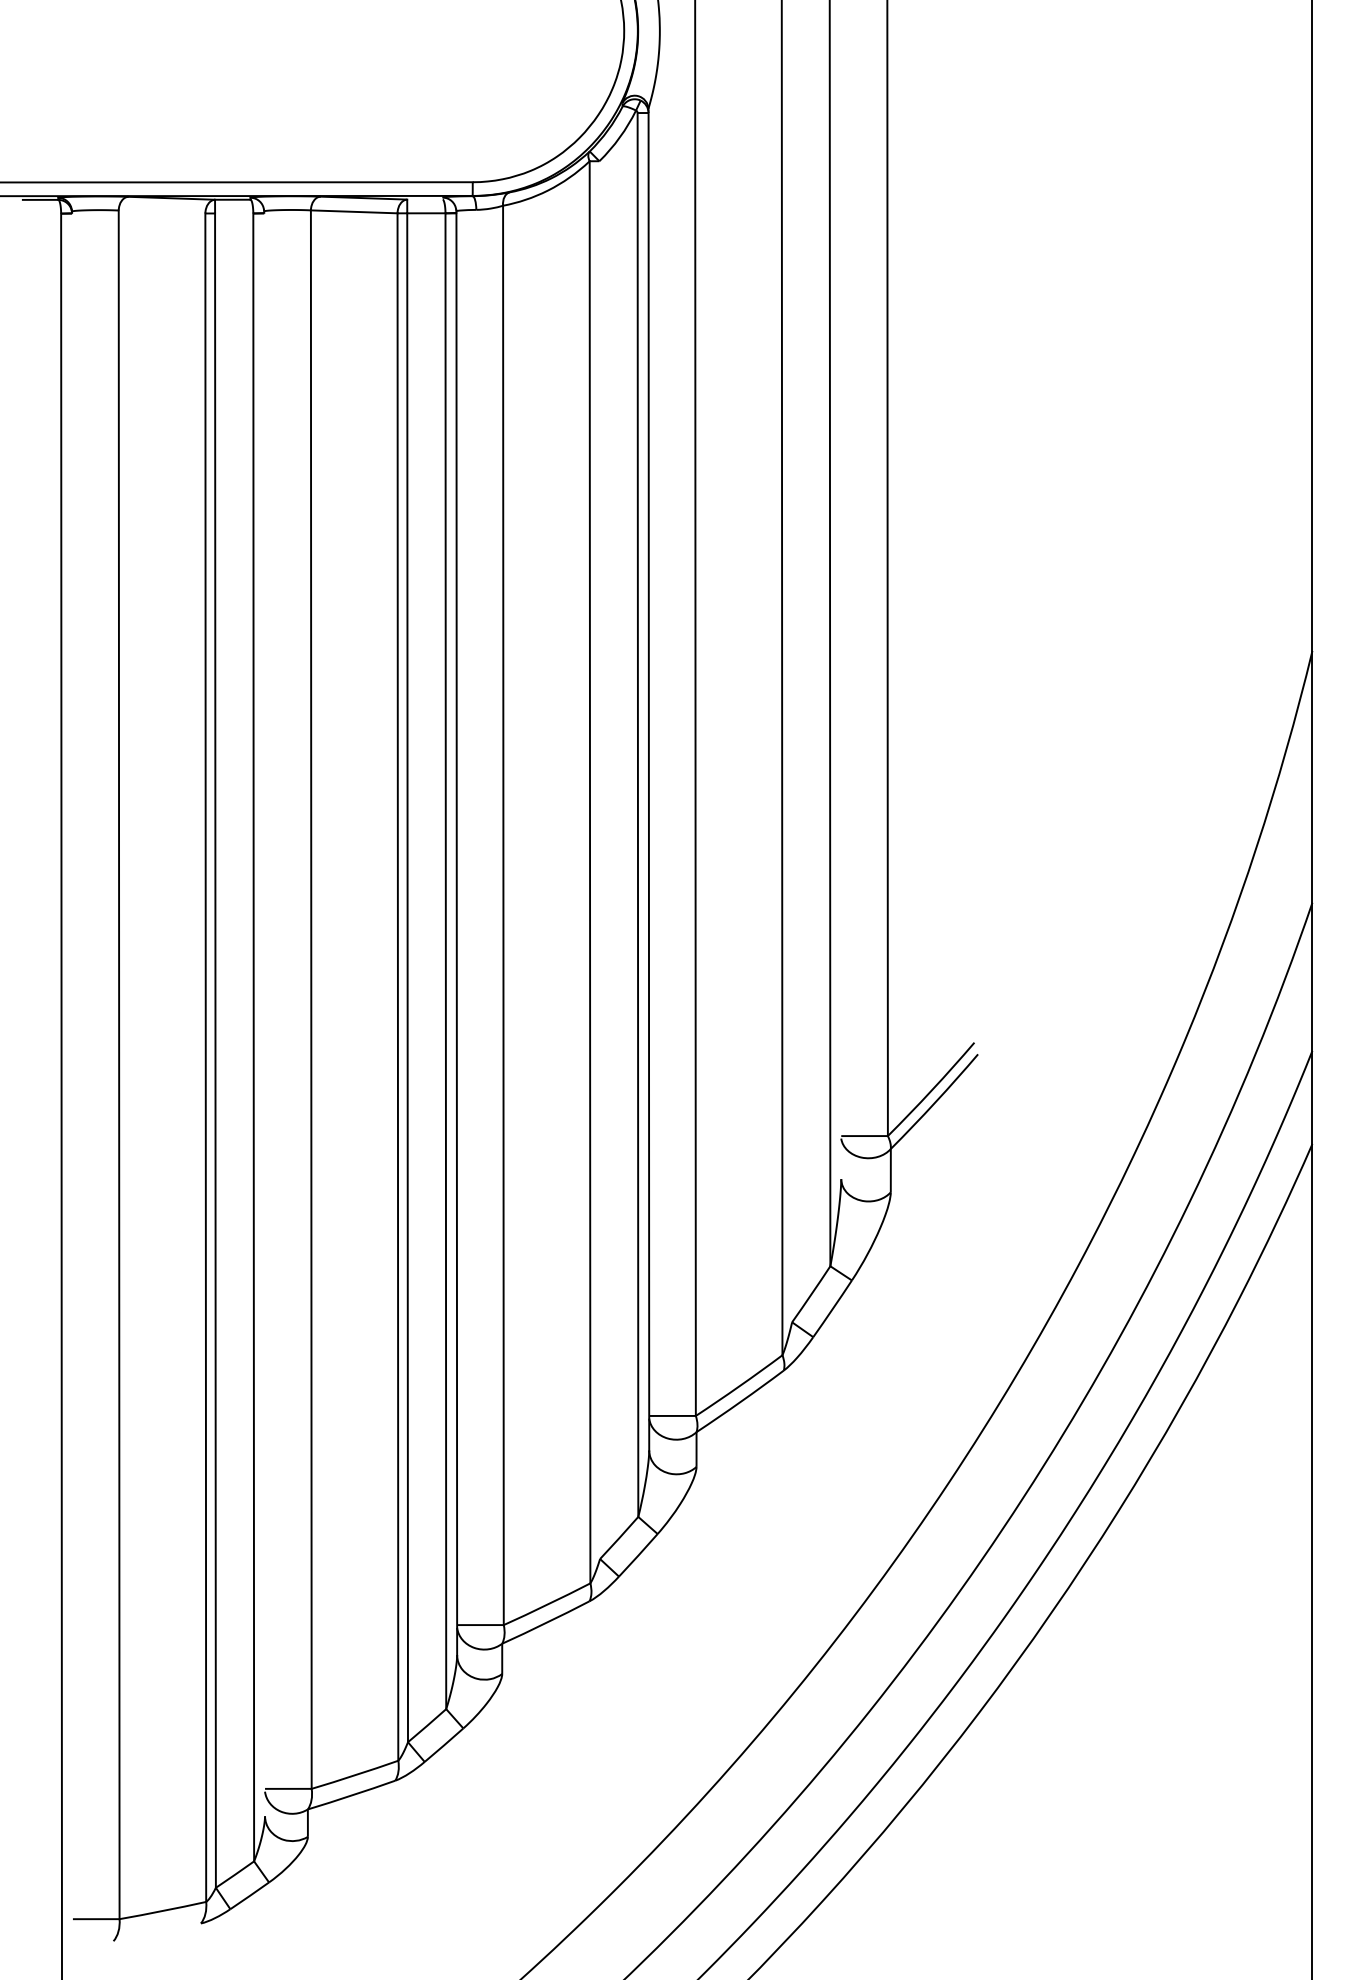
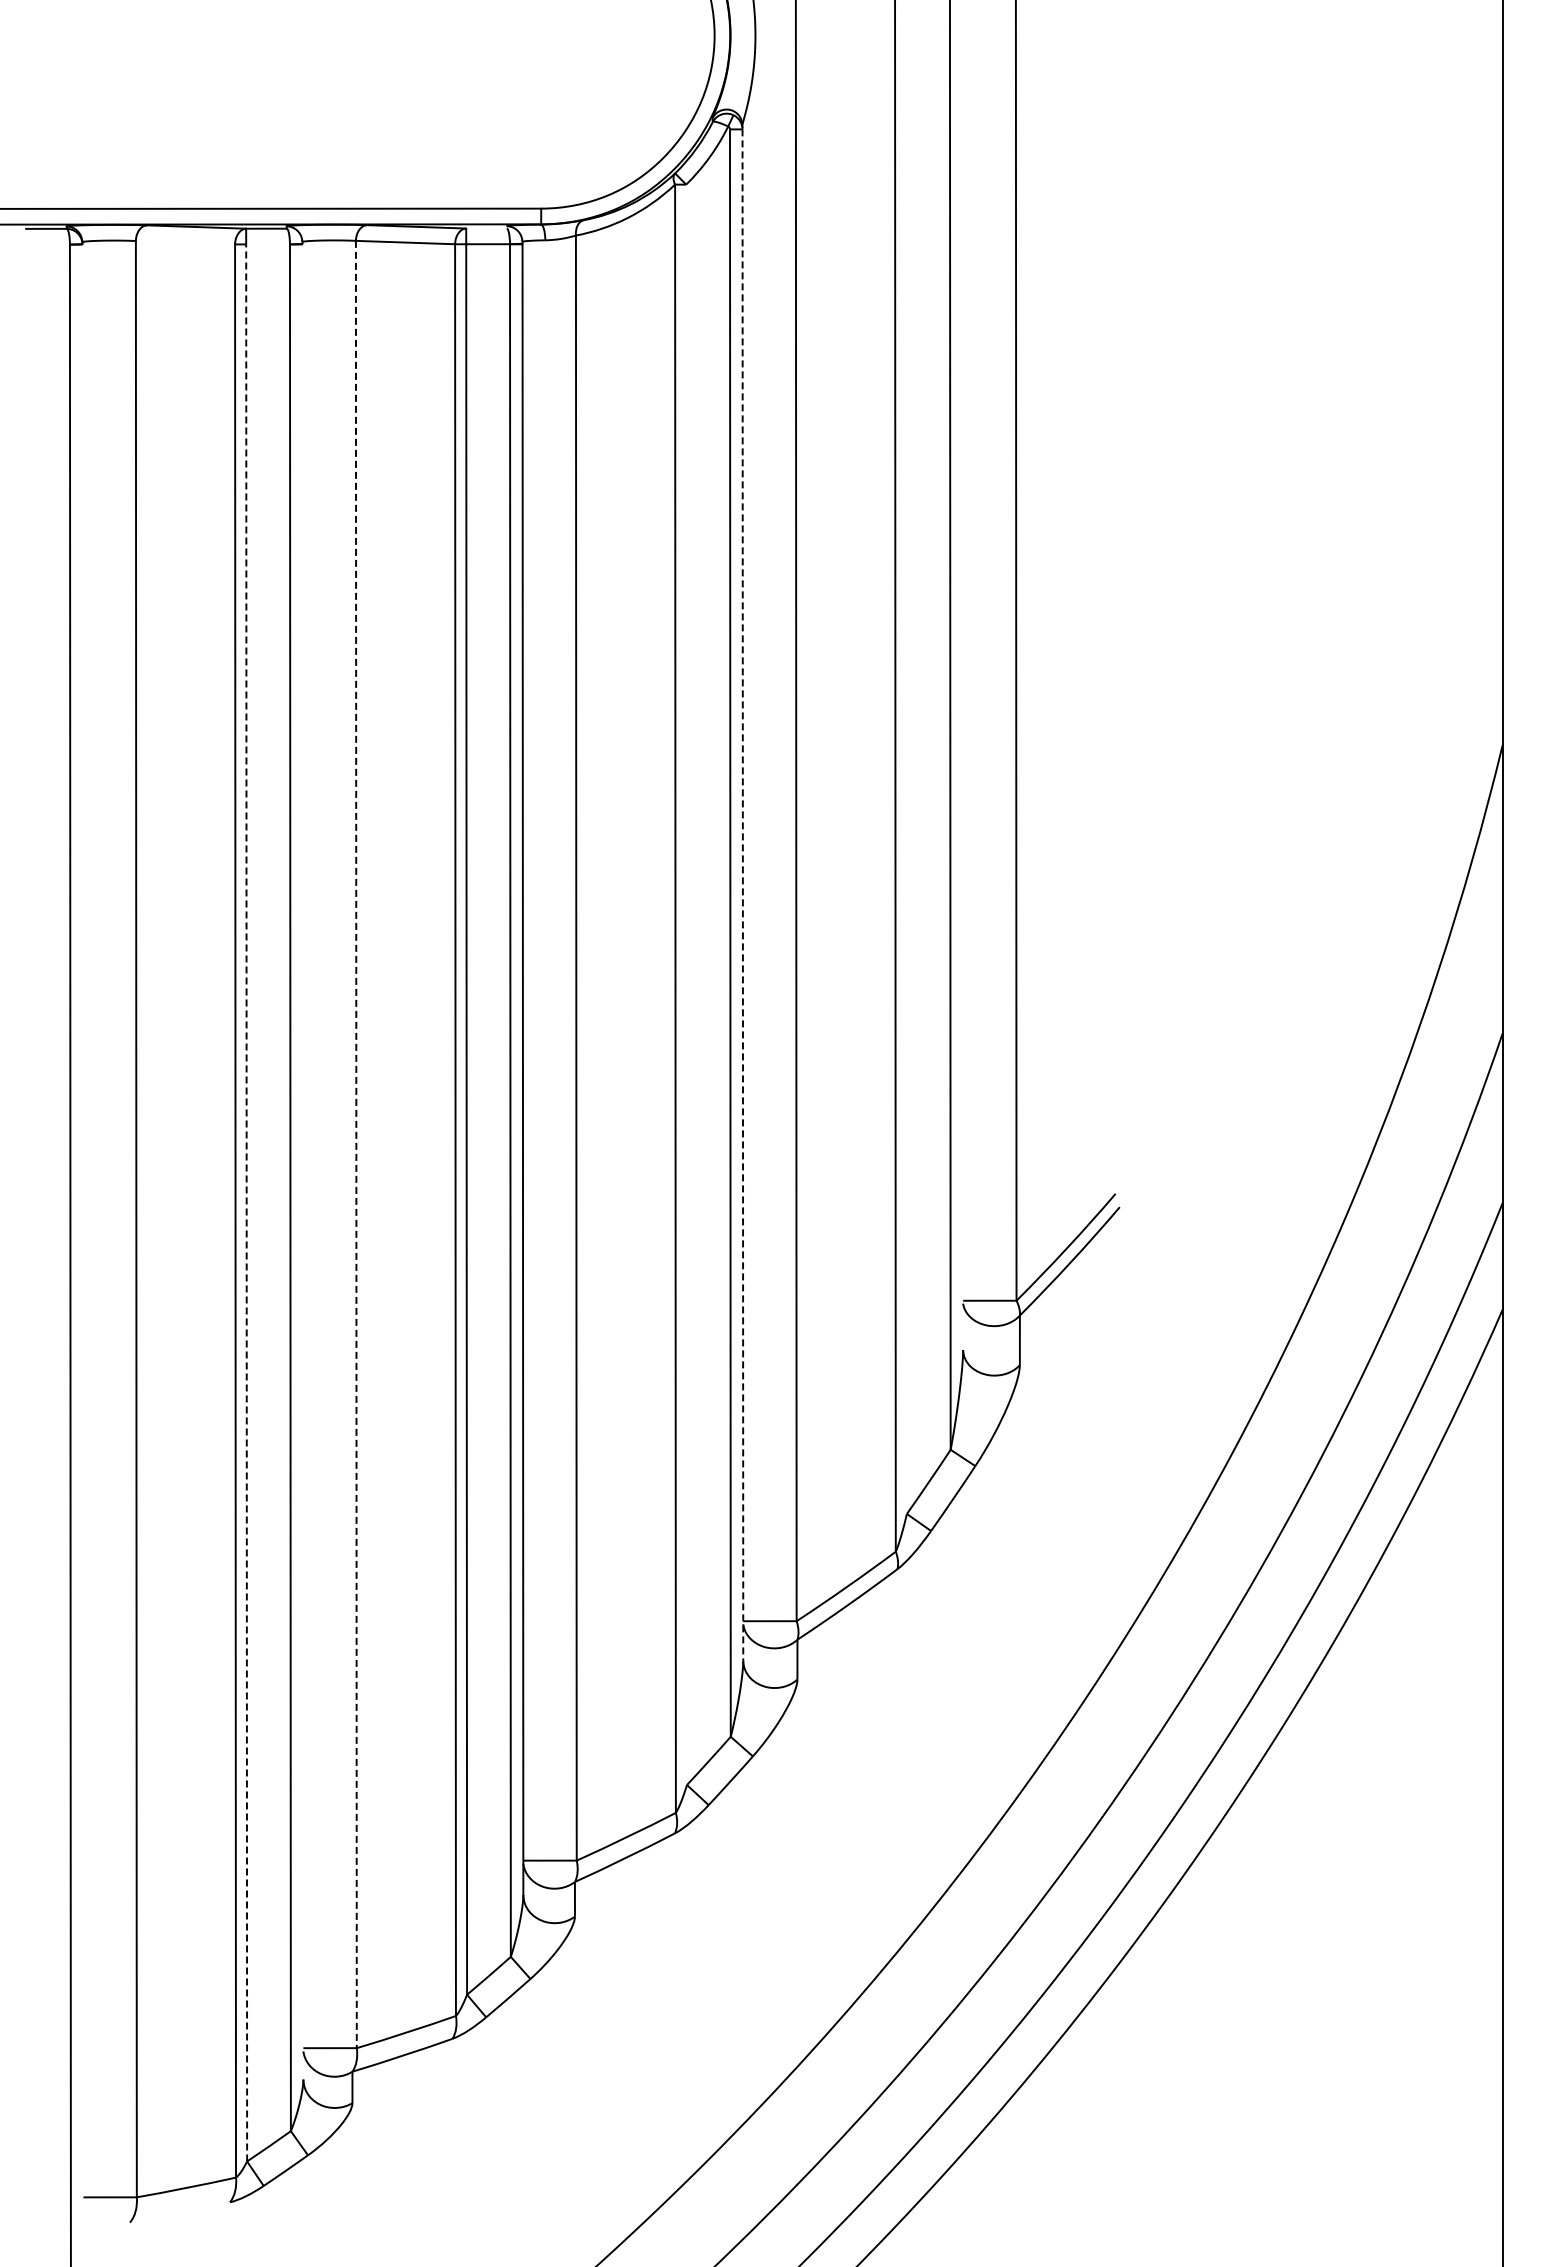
line: (648, 782) -> (742, 895), solid -> dashed
line: (311, 999) -> (356, 1144), solid -> dashed
line: (215, 1050) -> (246, 1202), solid -> dashed

